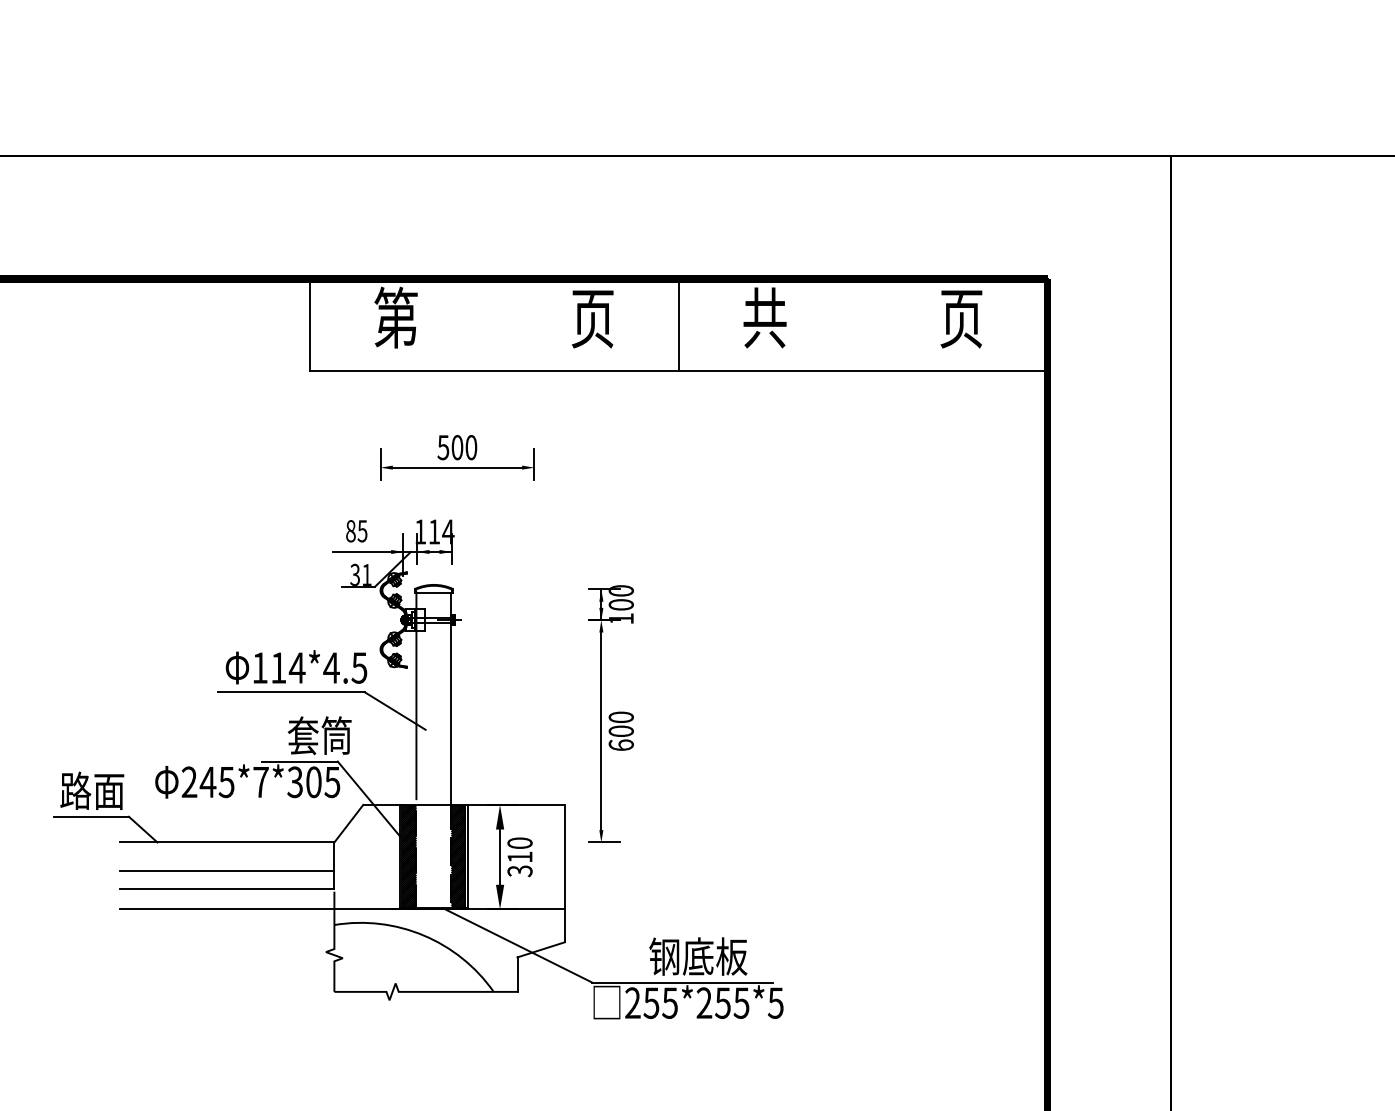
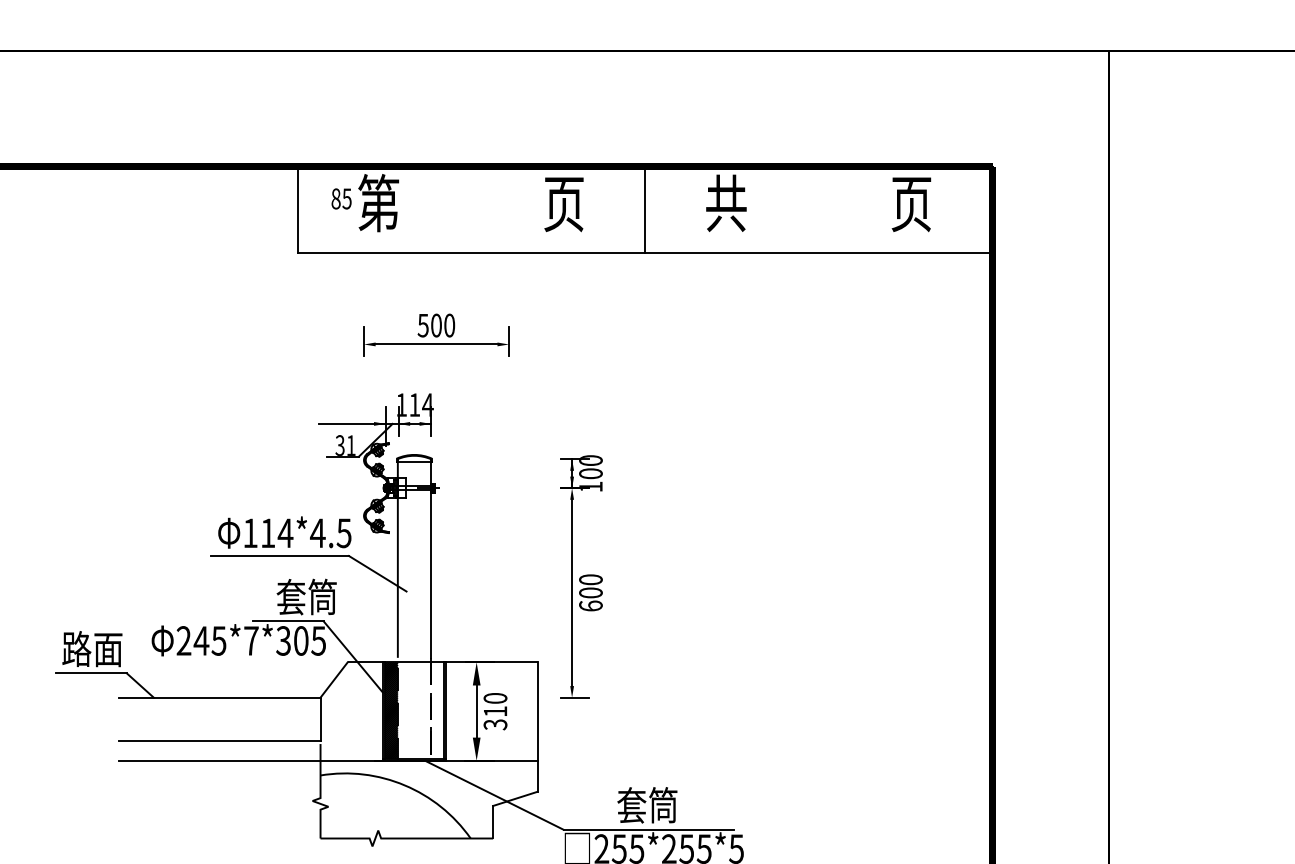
text: (356, 531) -> (341, 199), moved
hatch: (458, 855) -> (437, 709), removed
line: (227, 870) -> (219, 724), removed
text: (698, 956) -> (663, 805), 钢底板 -> 套筒

